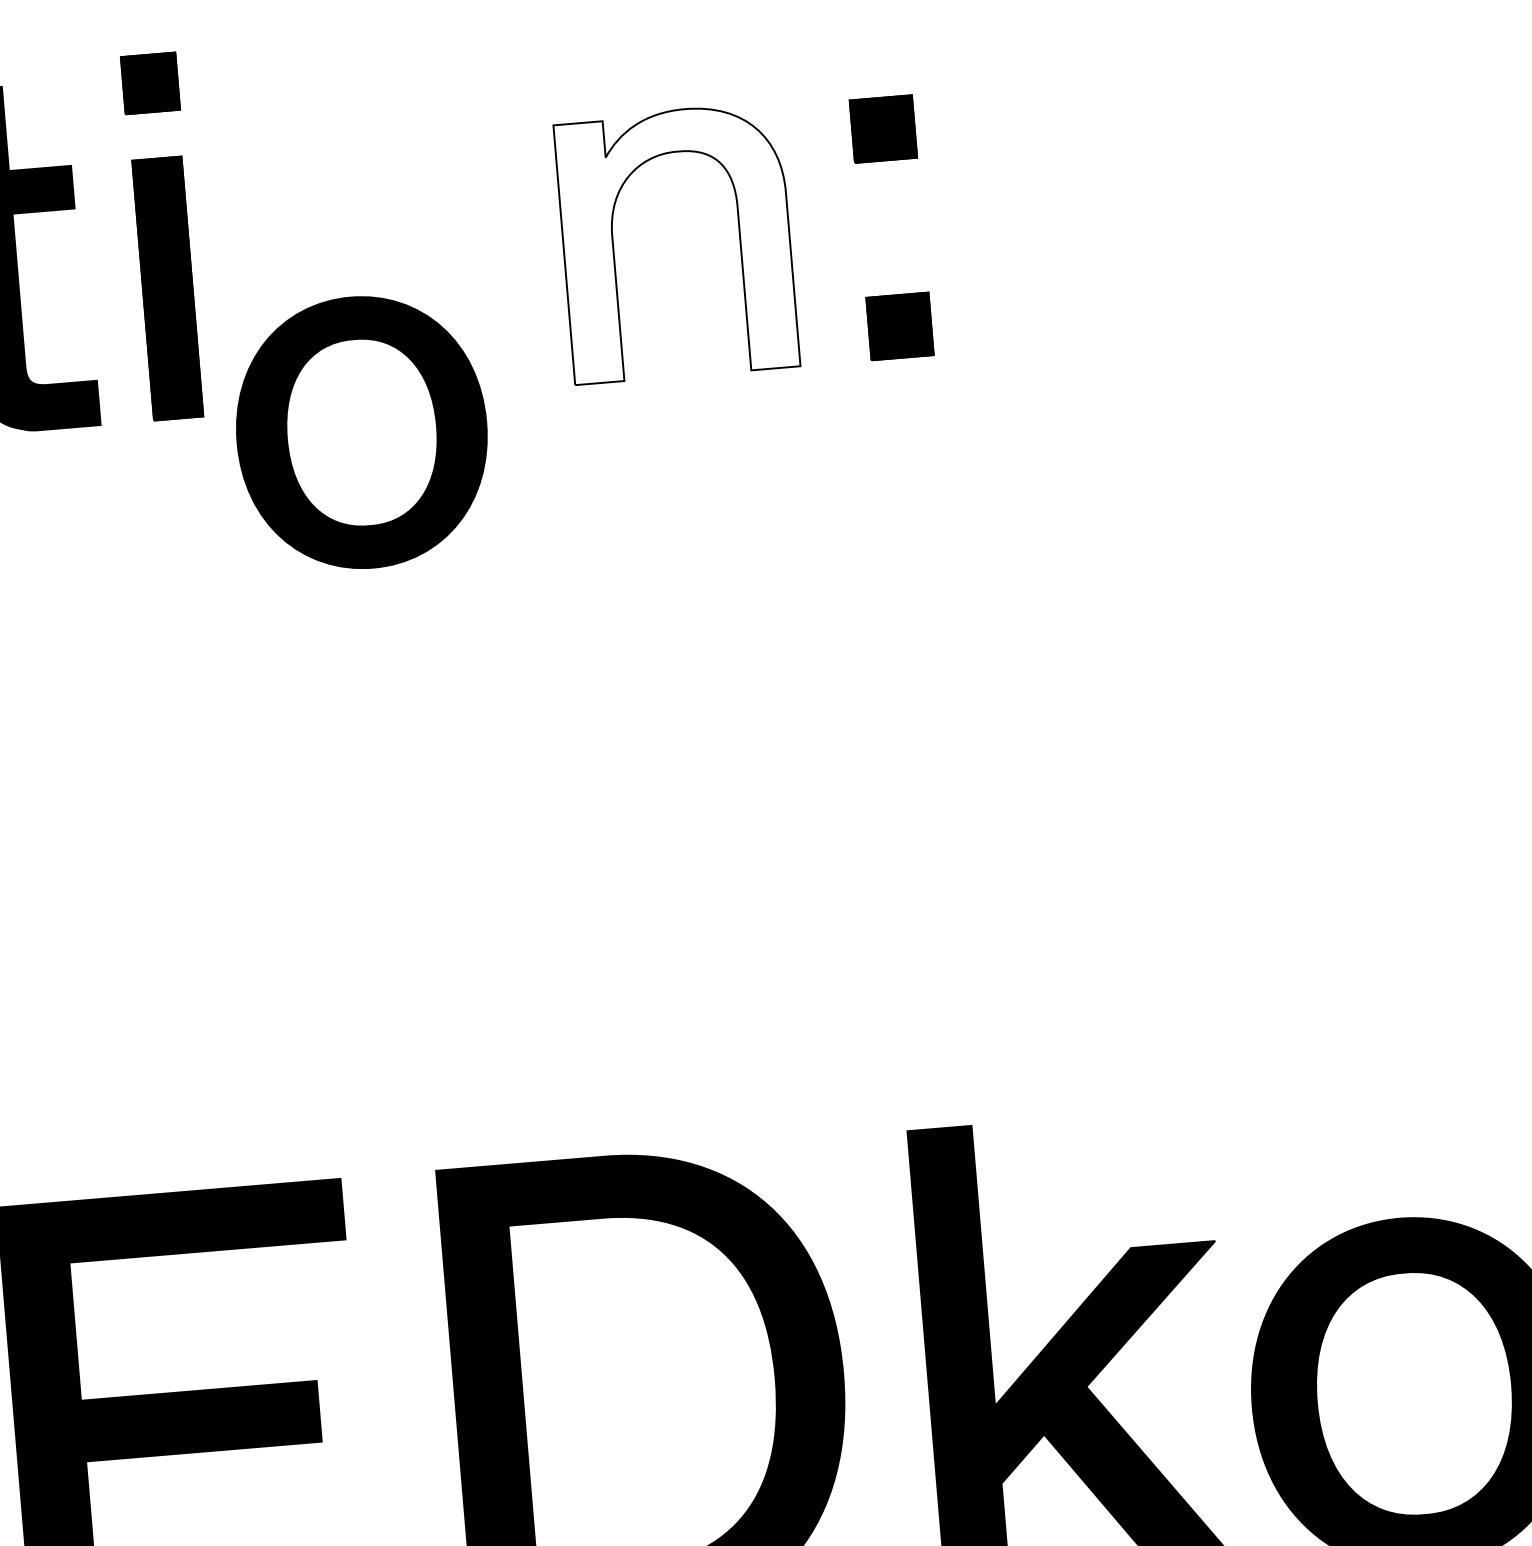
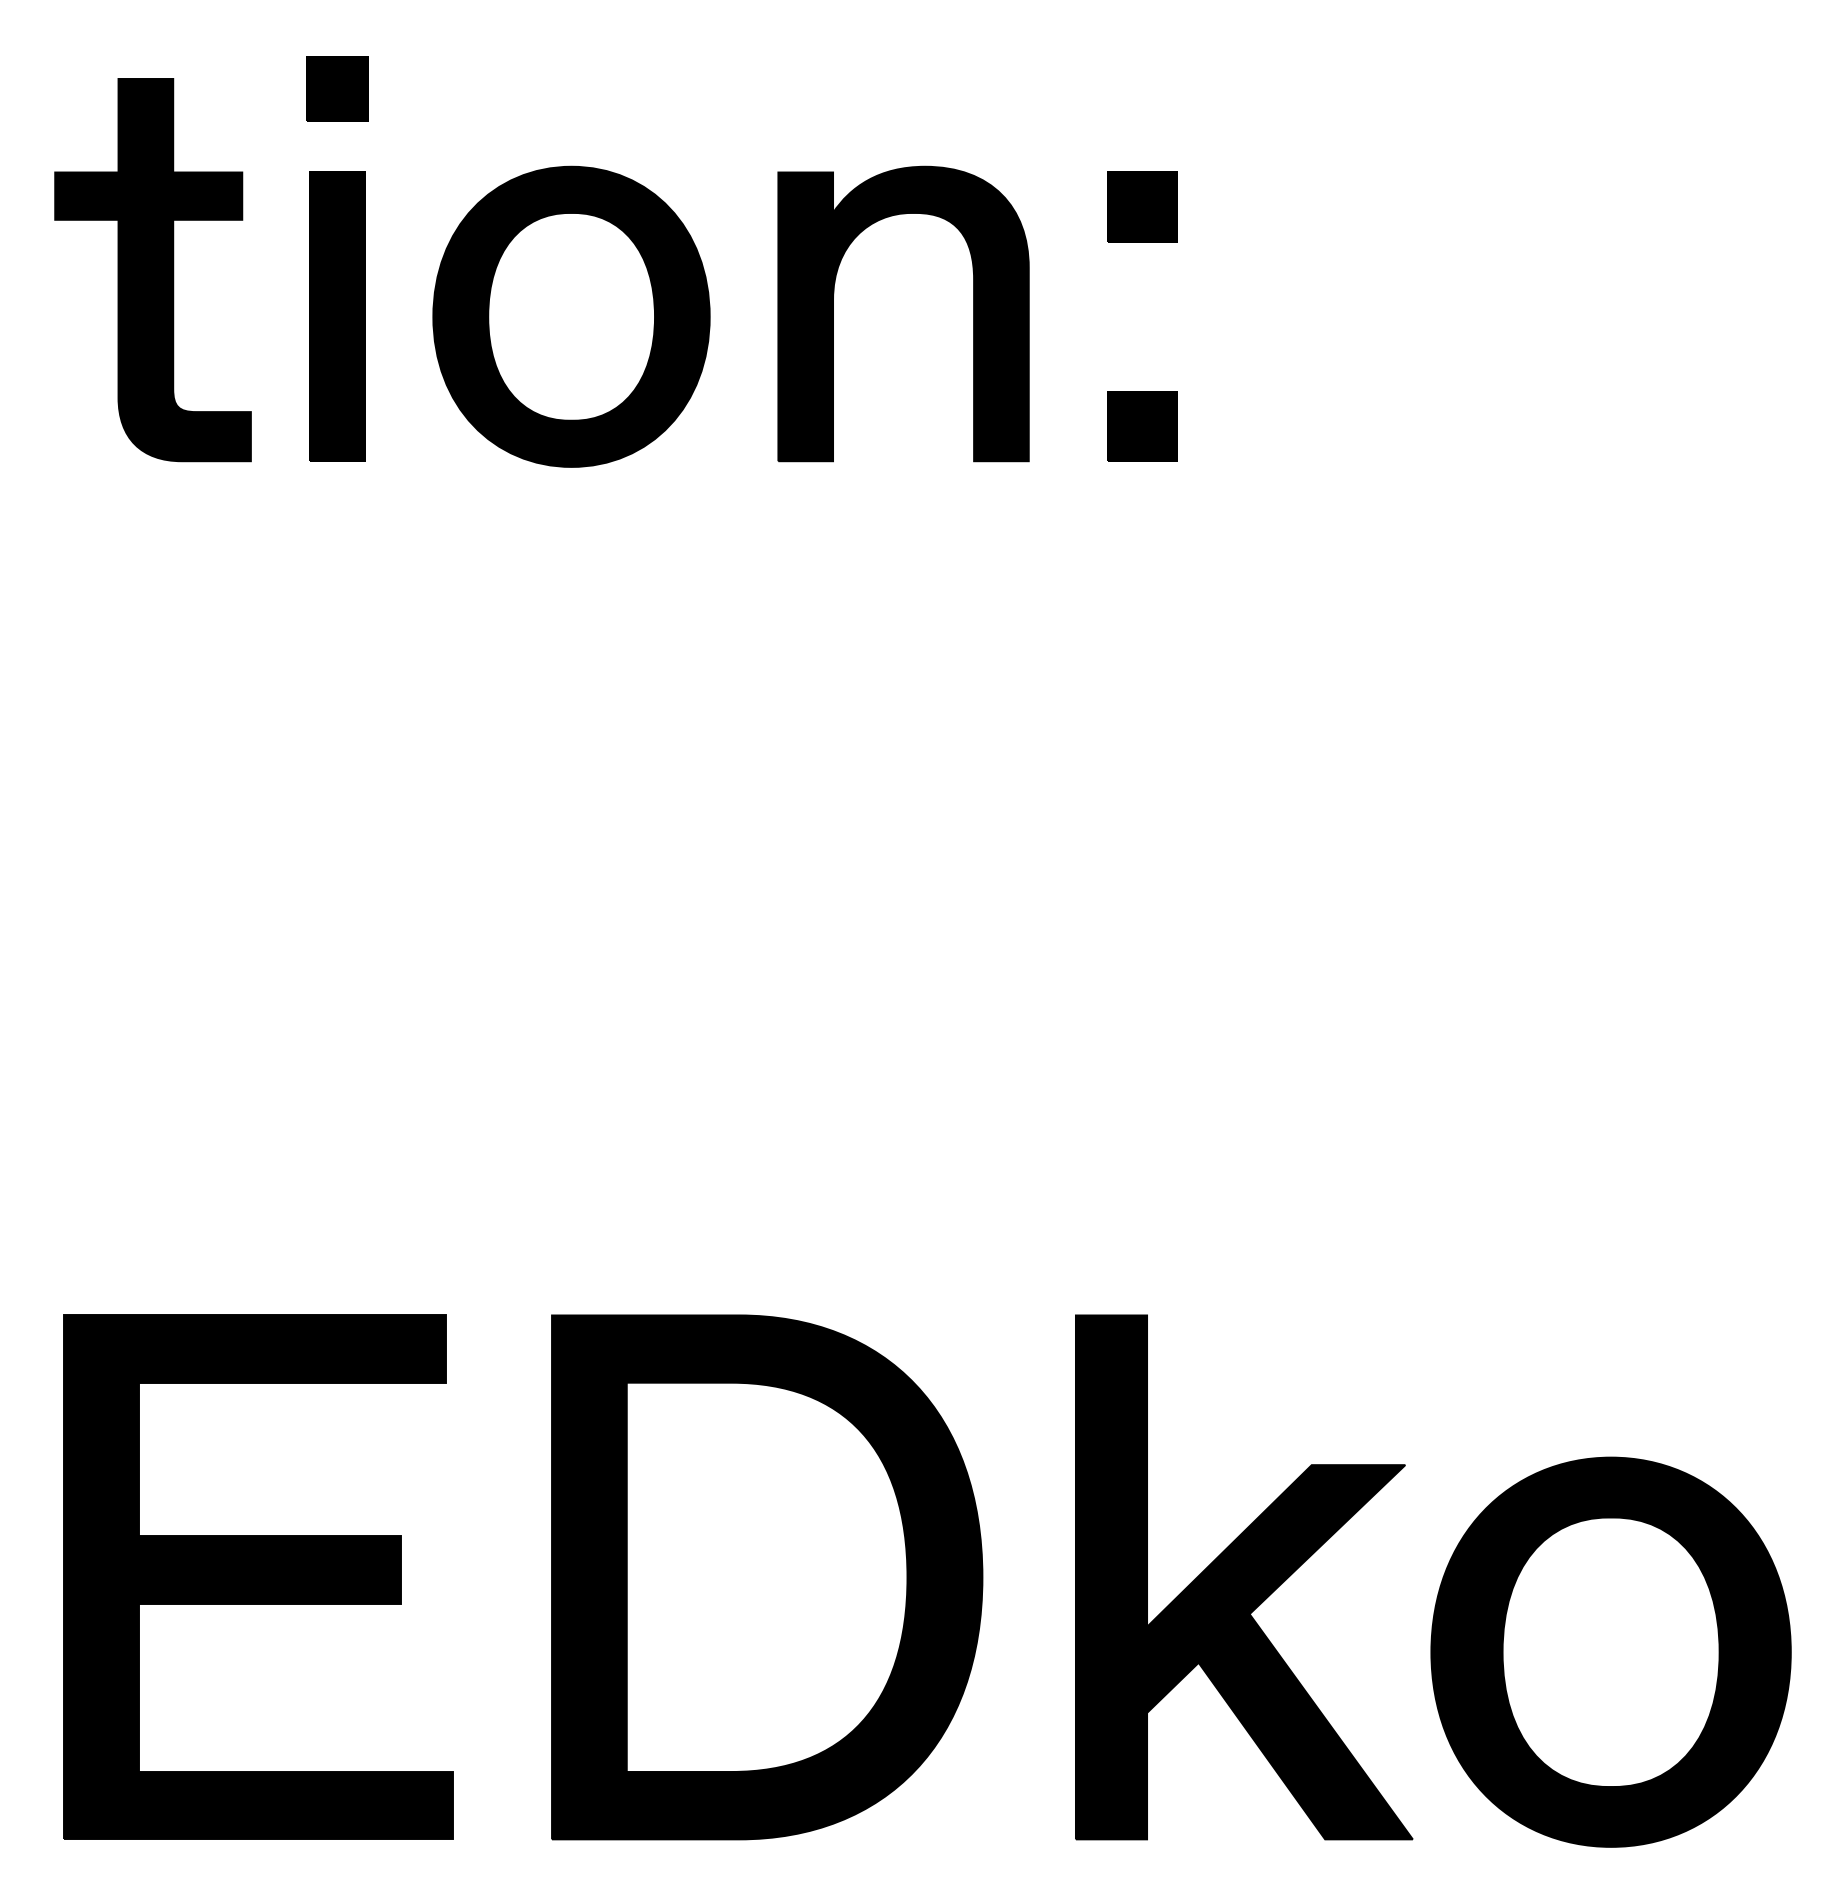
fill: (676, 242) -> (903, 313), added
part: (361, 432) -> (571, 316), moved

